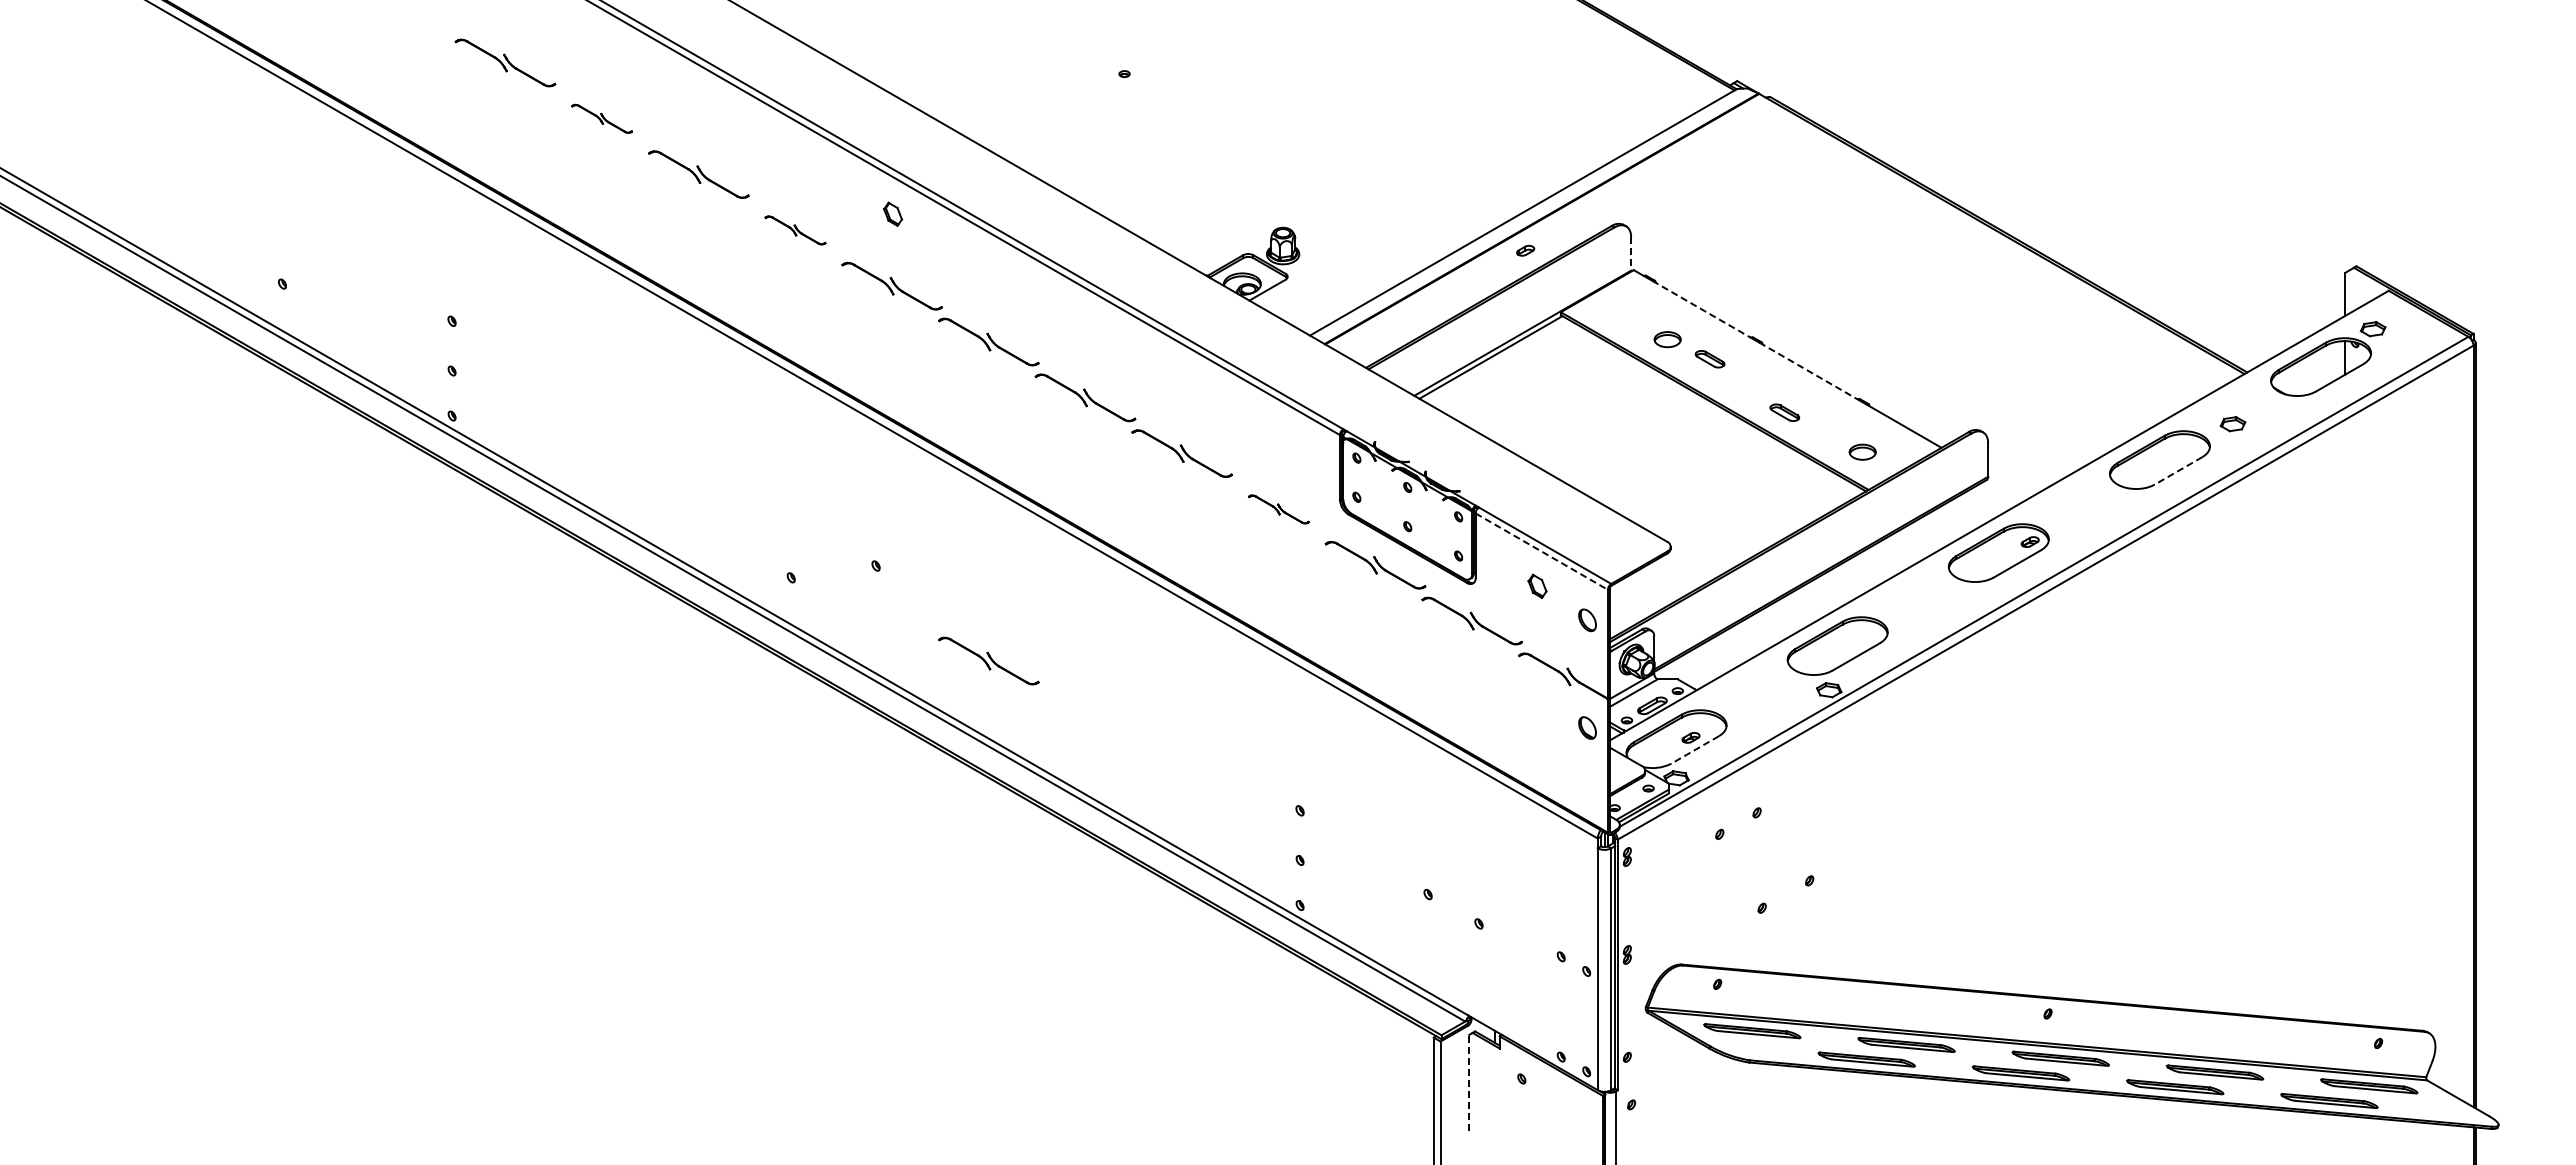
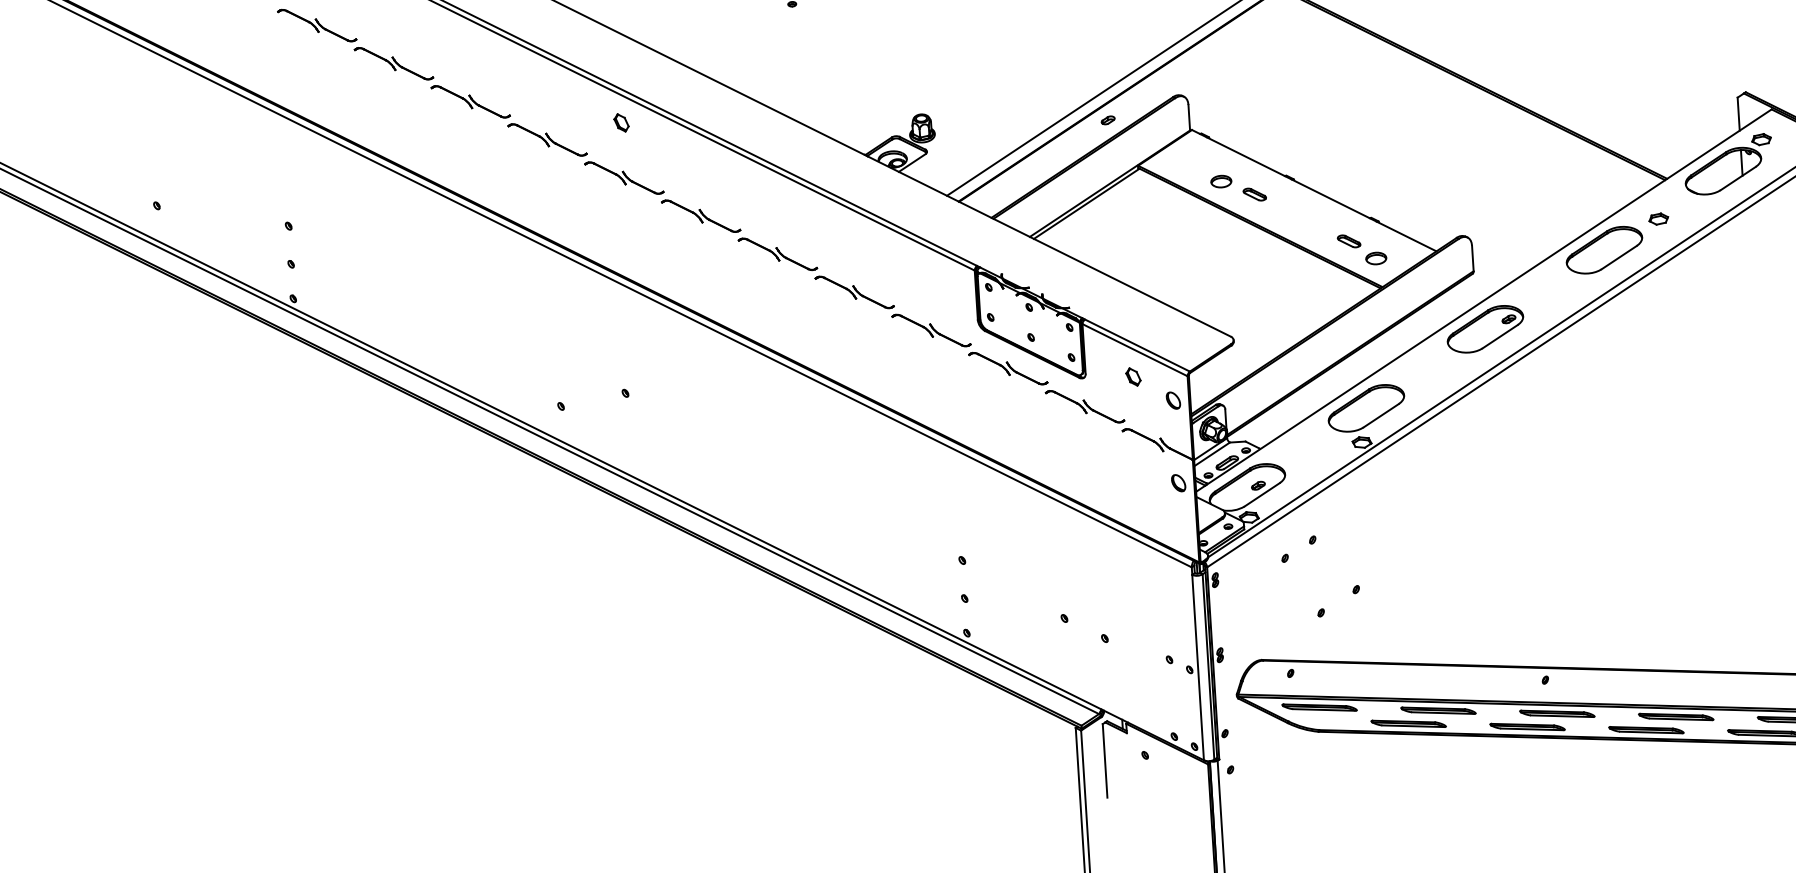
part: (601, 118) -> (393, 63), size x1.67
part: (795, 230) -> (547, 140), size x1.67
line: (1631, 253) -> (1189, 117), dashed -> solid
line: (1701, 309) -> (1245, 156), dashed -> solid
line: (1808, 370) -> (1330, 198), dashed -> solid
part: (1784, 412) -> (1348, 241), moved
line: (2178, 471) -> (1619, 258), dashed -> solid
part: (1278, 509) -> (931, 330), size x1.67
line: (1542, 551) -> (1135, 350), dashed -> solid
part: (988, 660) -> (716, 460), removed
line: (1694, 750) -> (1261, 495), dashed -> solid
line: (1469, 1082) -> (1105, 760), dashed -> solid

